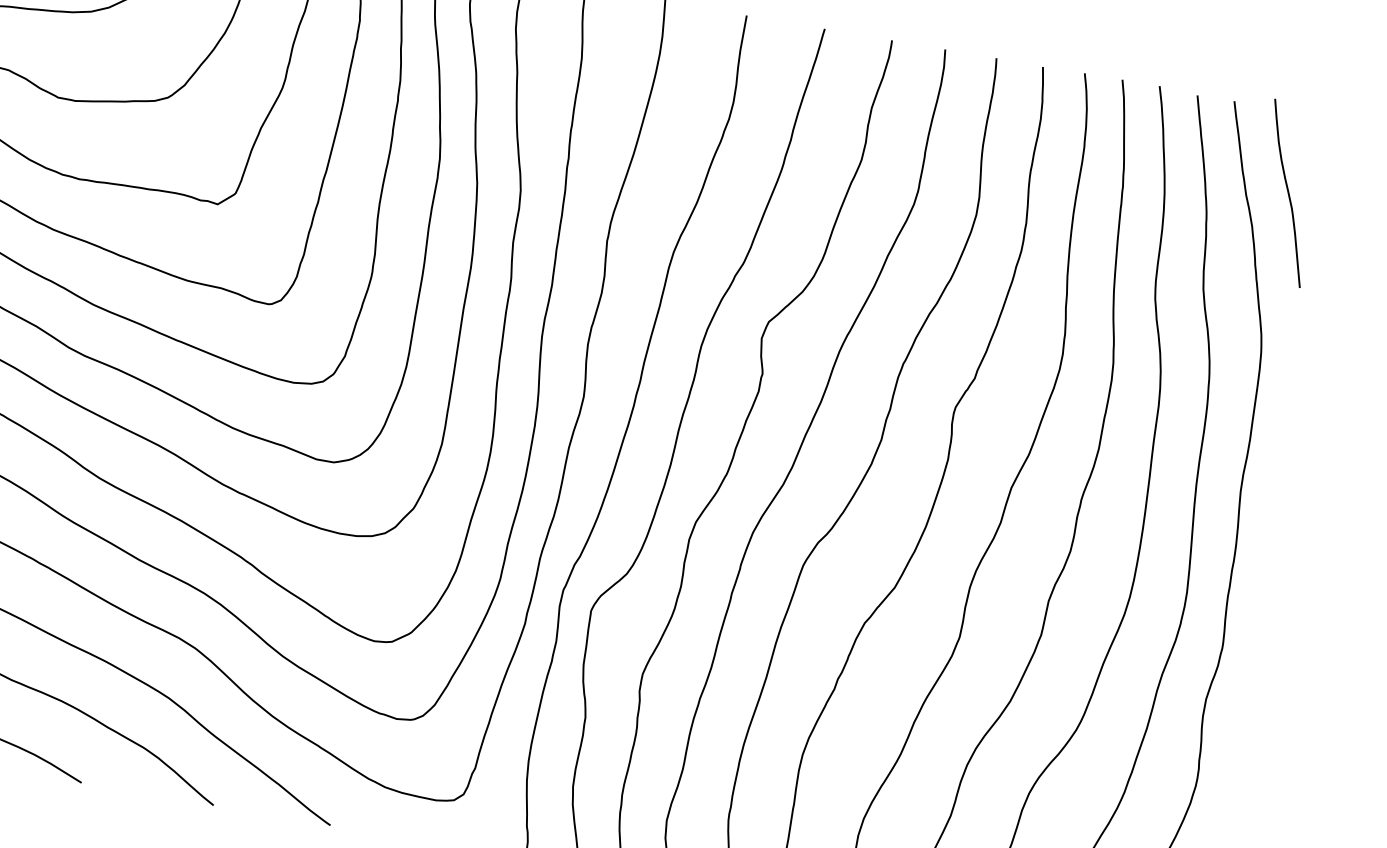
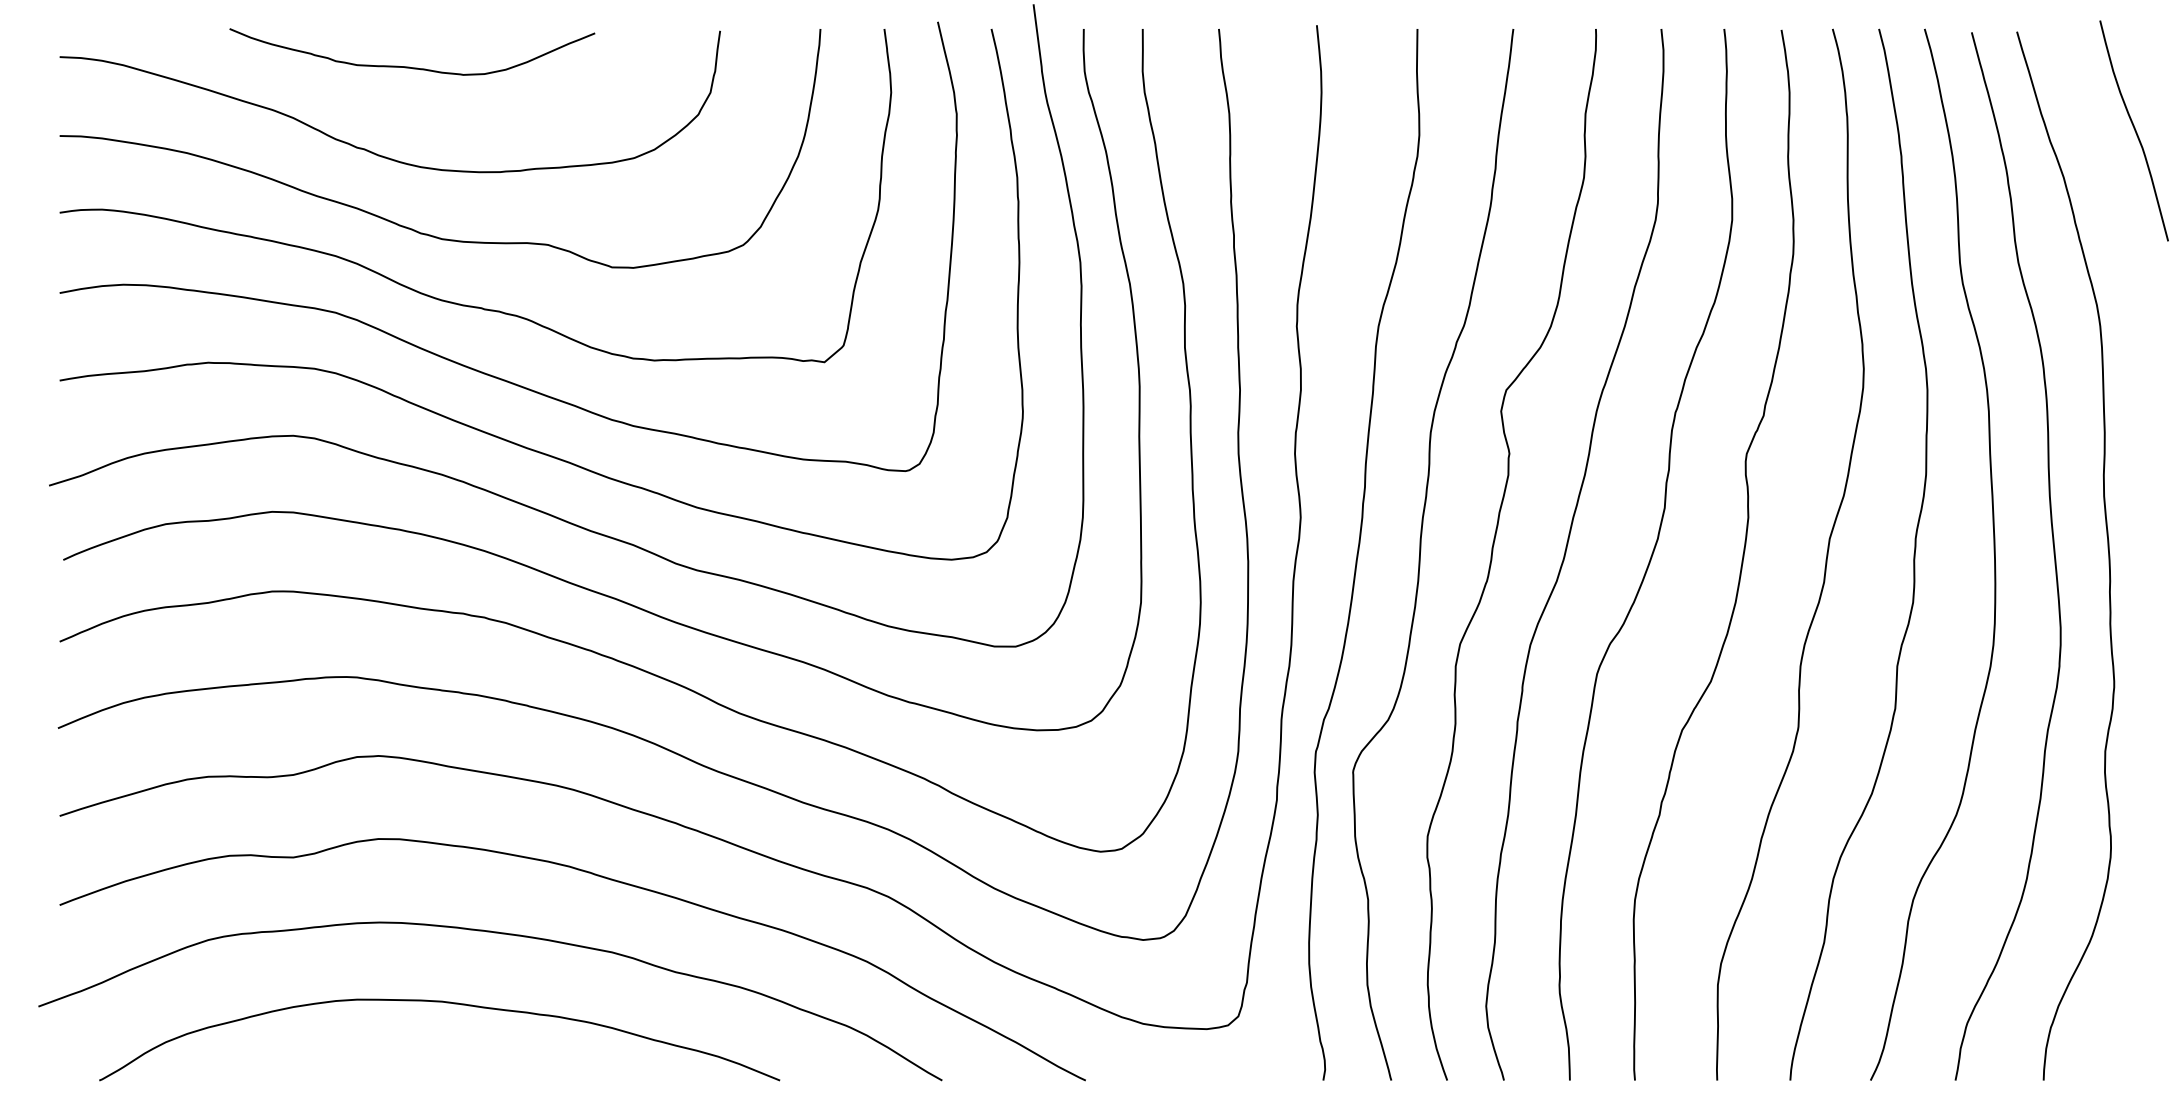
curve: (1287, 193) -> (2134, 130), moved

